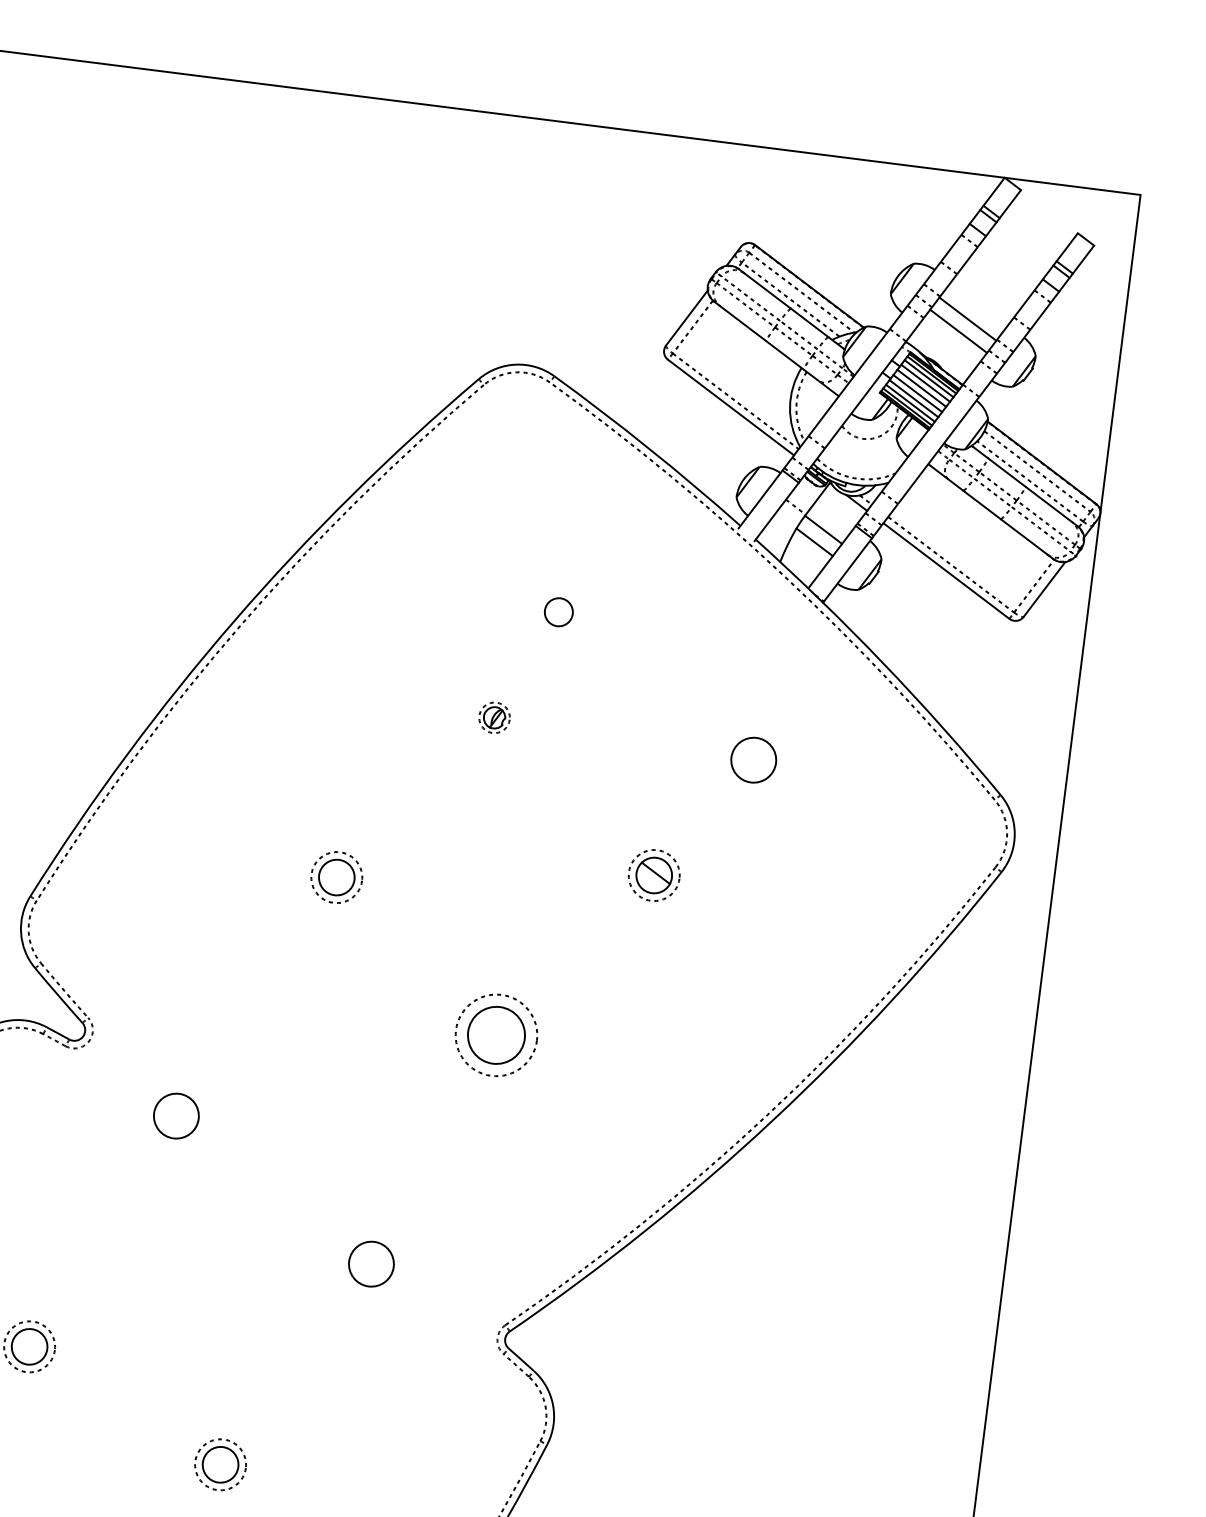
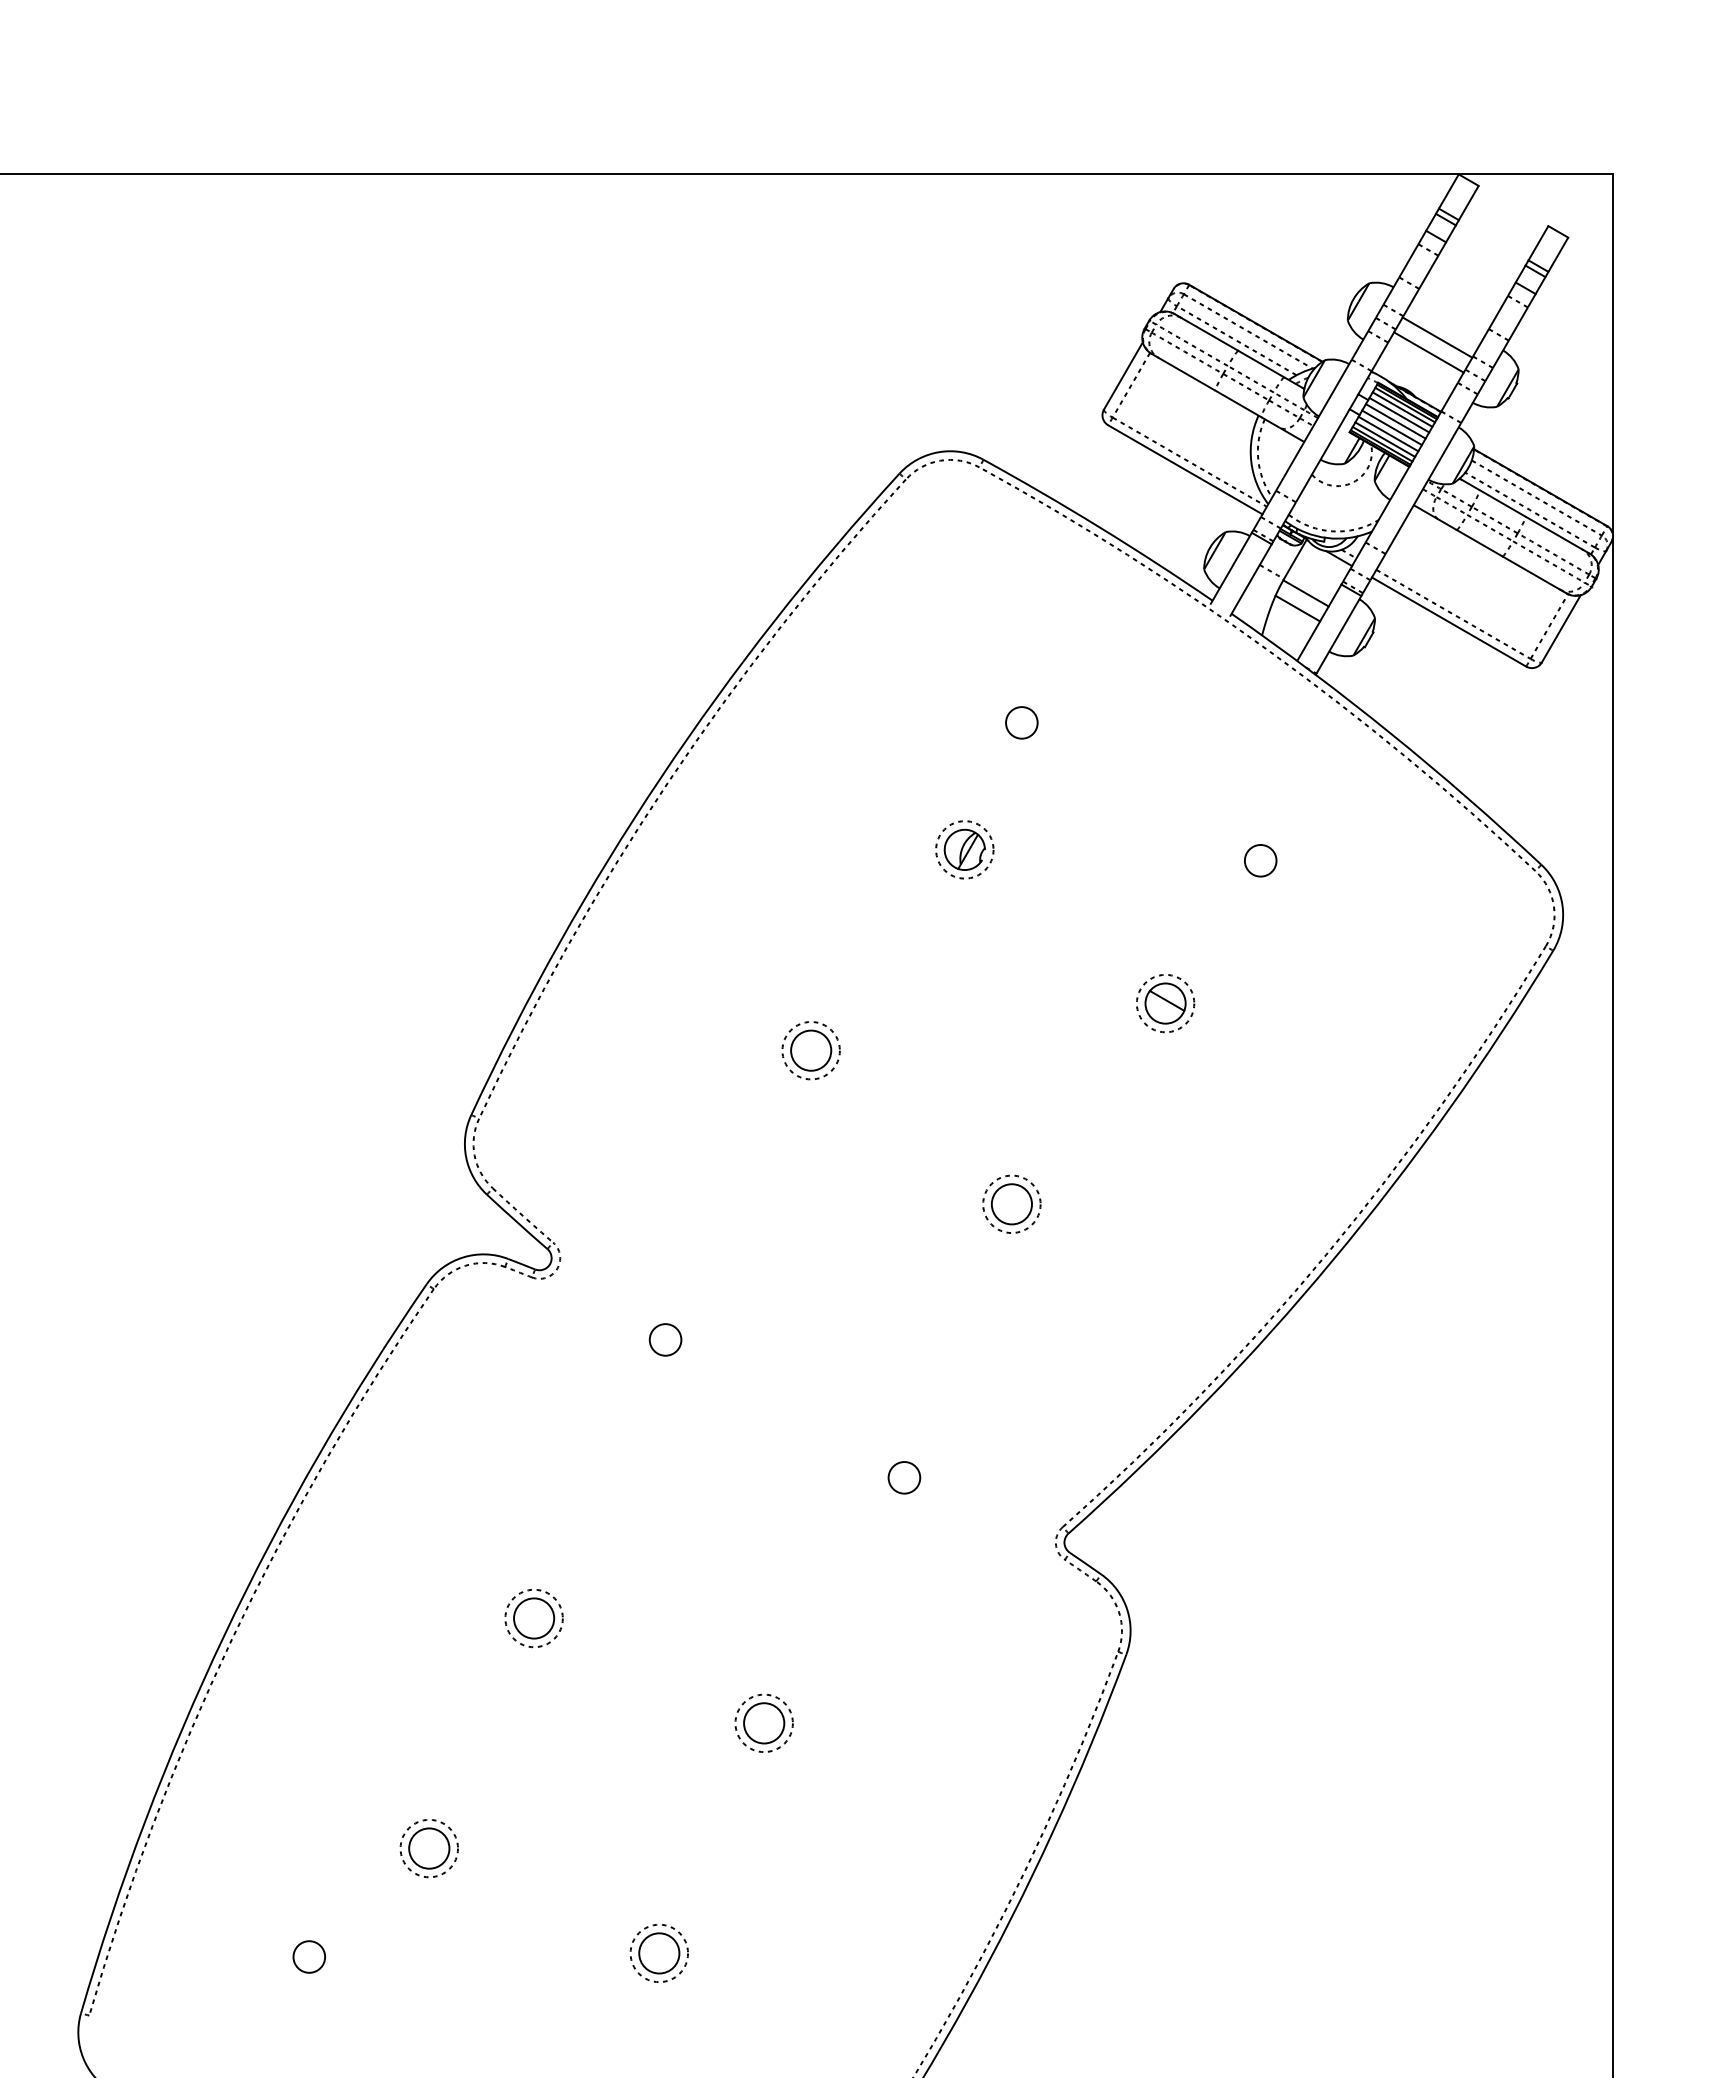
part: (494, 717) -> (964, 849), size x1.67
circle: (753, 760) -> (1260, 860), size x0.62
part: (496, 1034) -> (1011, 1203), size x0.62
circle: (176, 1115) -> (665, 1339), size x0.62
circle: (371, 1263) -> (904, 1477), size x0.62

